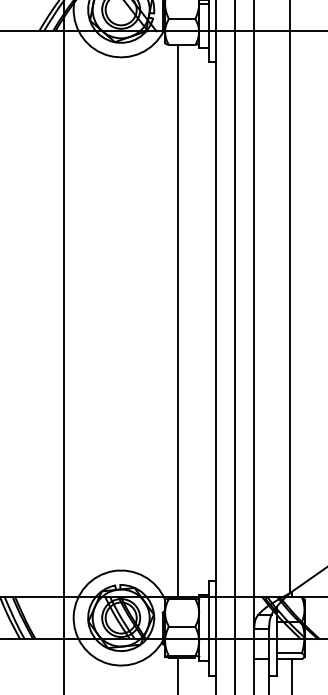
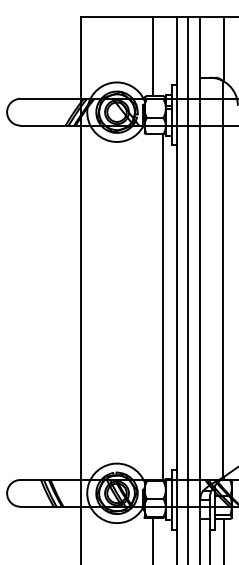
line: (177, 321) -> (162, 307), moved

